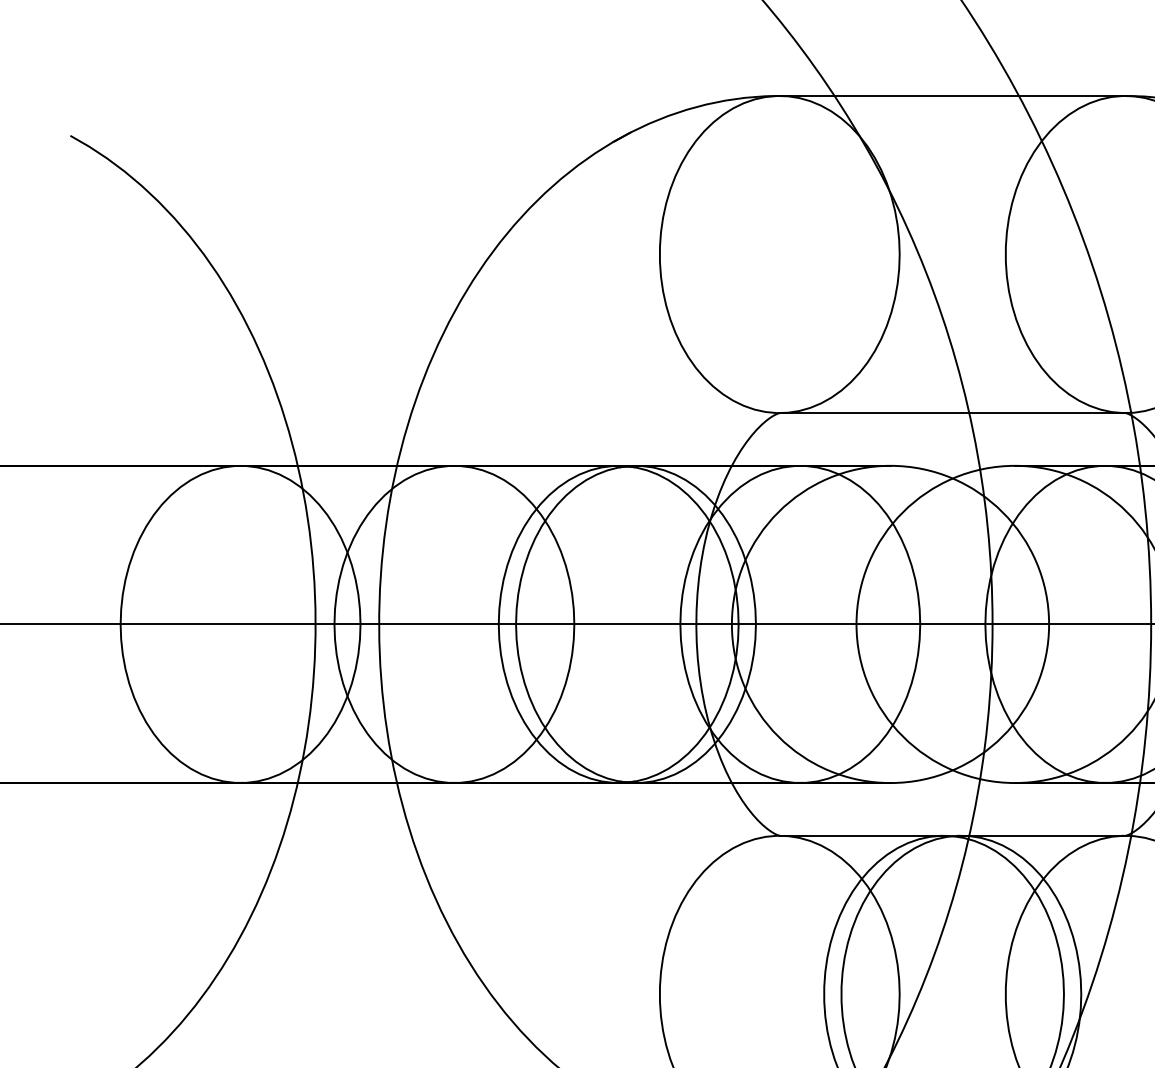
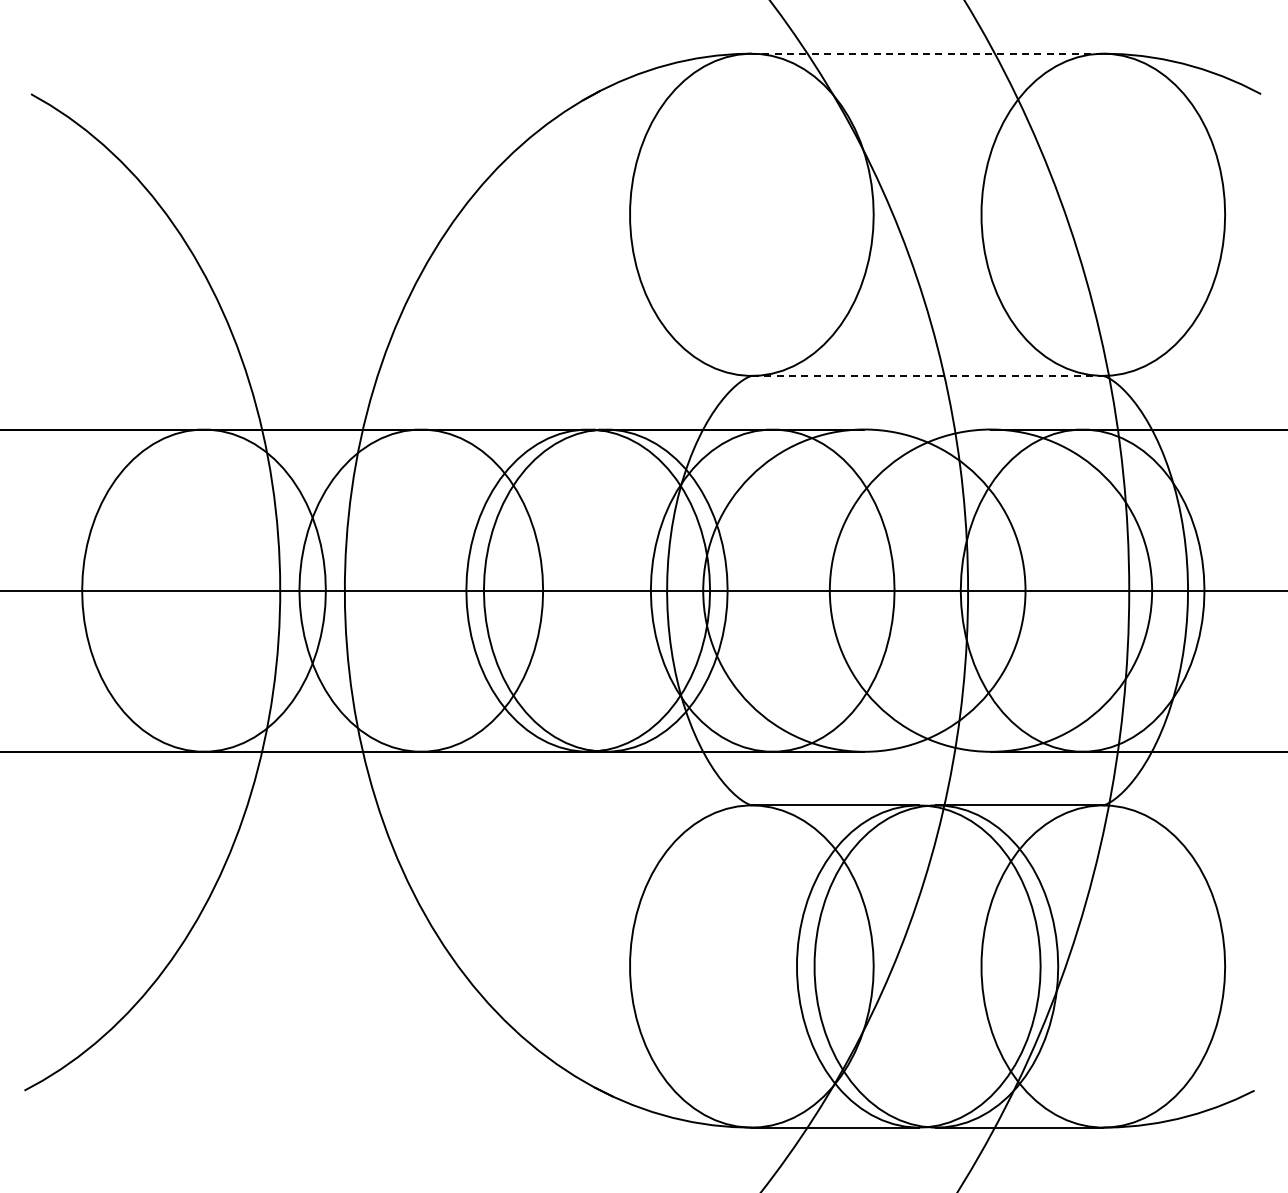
line: (952, 95) -> (927, 53), solid -> dashed
line: (952, 412) -> (927, 375), solid -> dashed

